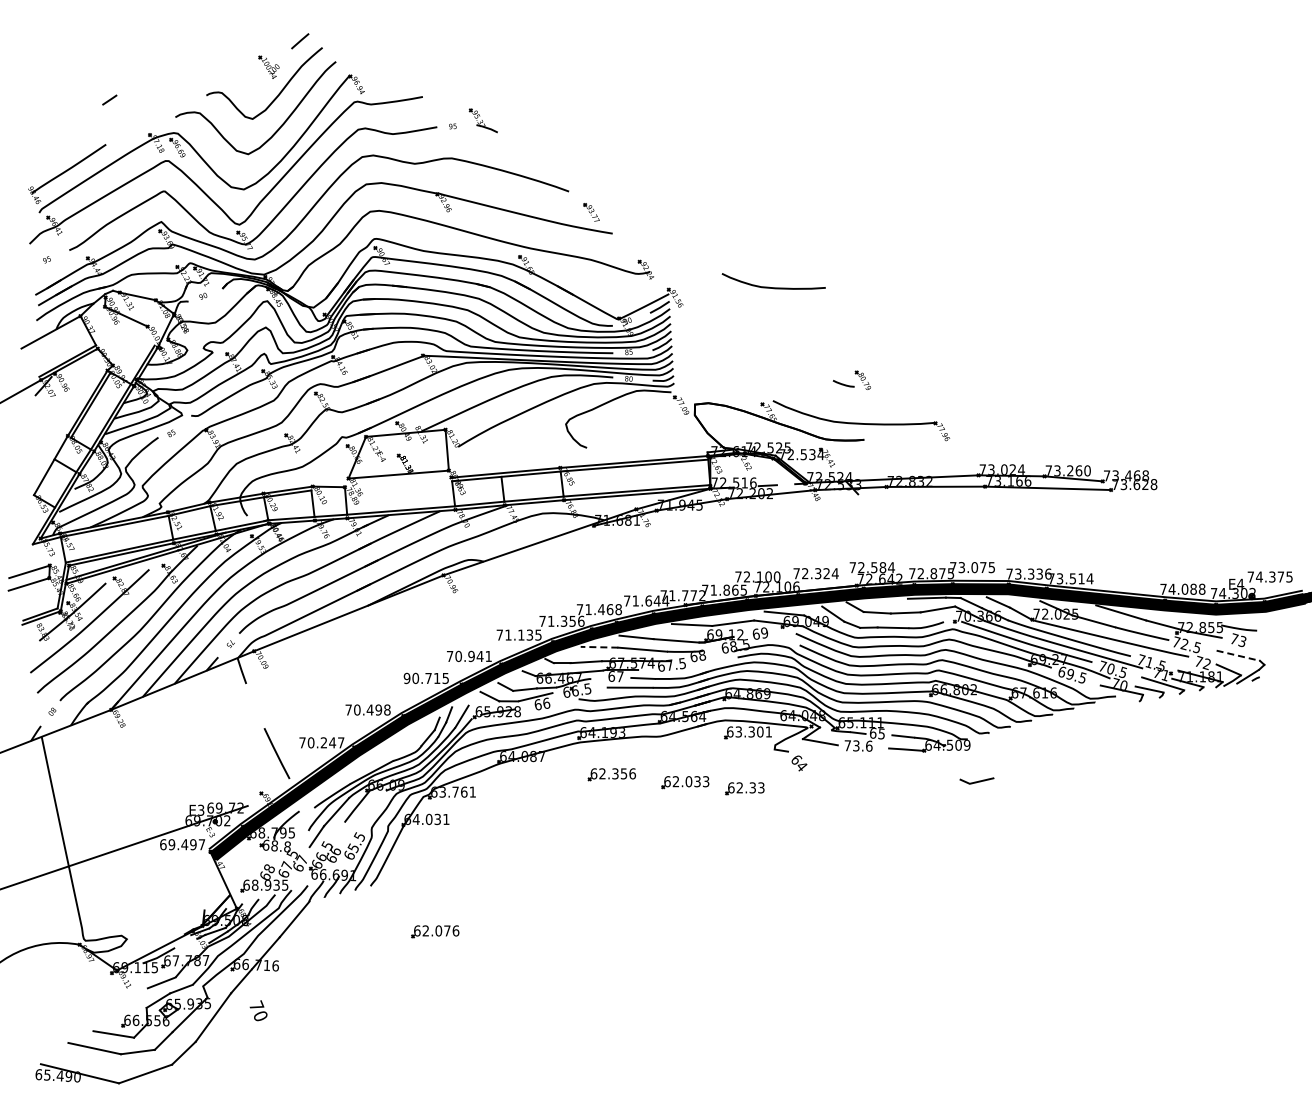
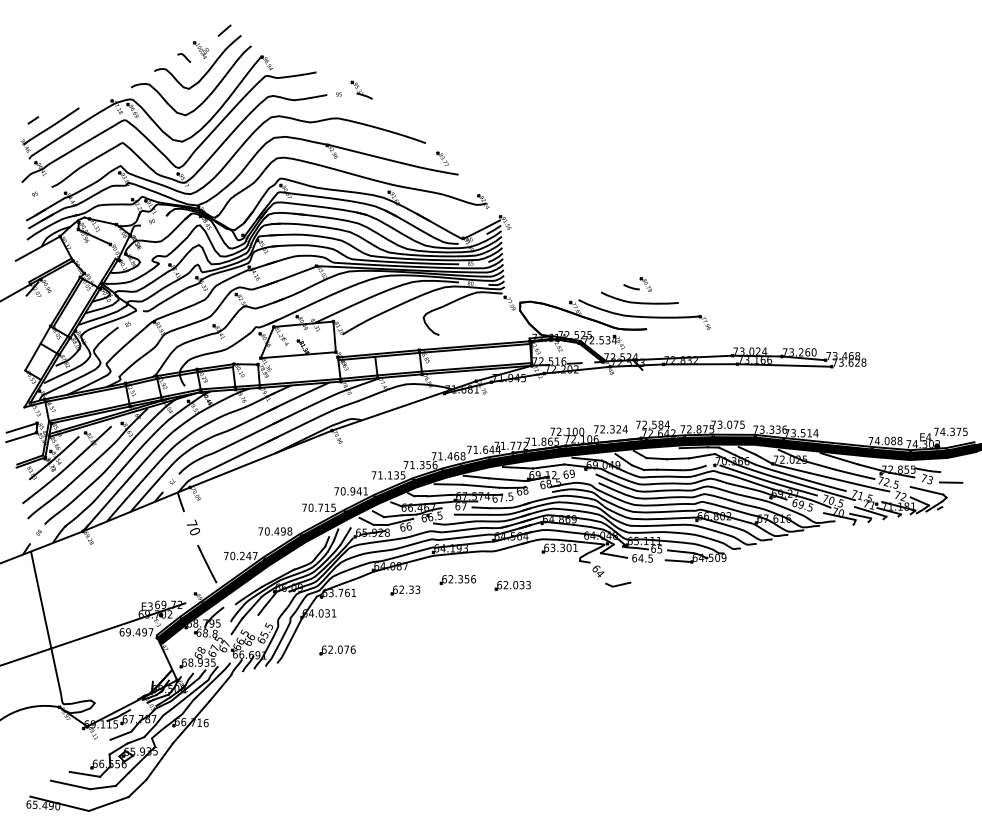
curve: (246, 76) -> (184, 57), added
line: (109, 99) -> (33, 119), moved
curve: (773, 287) -> (639, 302), moved
line: (1270, 644) -> (951, 482), added
line: (599, 647) -> (448, 484), dashed -> solid
line: (1238, 655) -> (927, 490), dashed -> solid
text: (406, 678) -> (304, 507), 90.715 -> 70.715
text: (858, 745) -> (642, 558), 73.6 -> 64.5
line: (976, 781) -> (617, 584), moved
part: (744, 788) -> (405, 590), moved
part: (435, 931) -> (337, 650), moved
text: (258, 1010) -> (193, 527), moved

